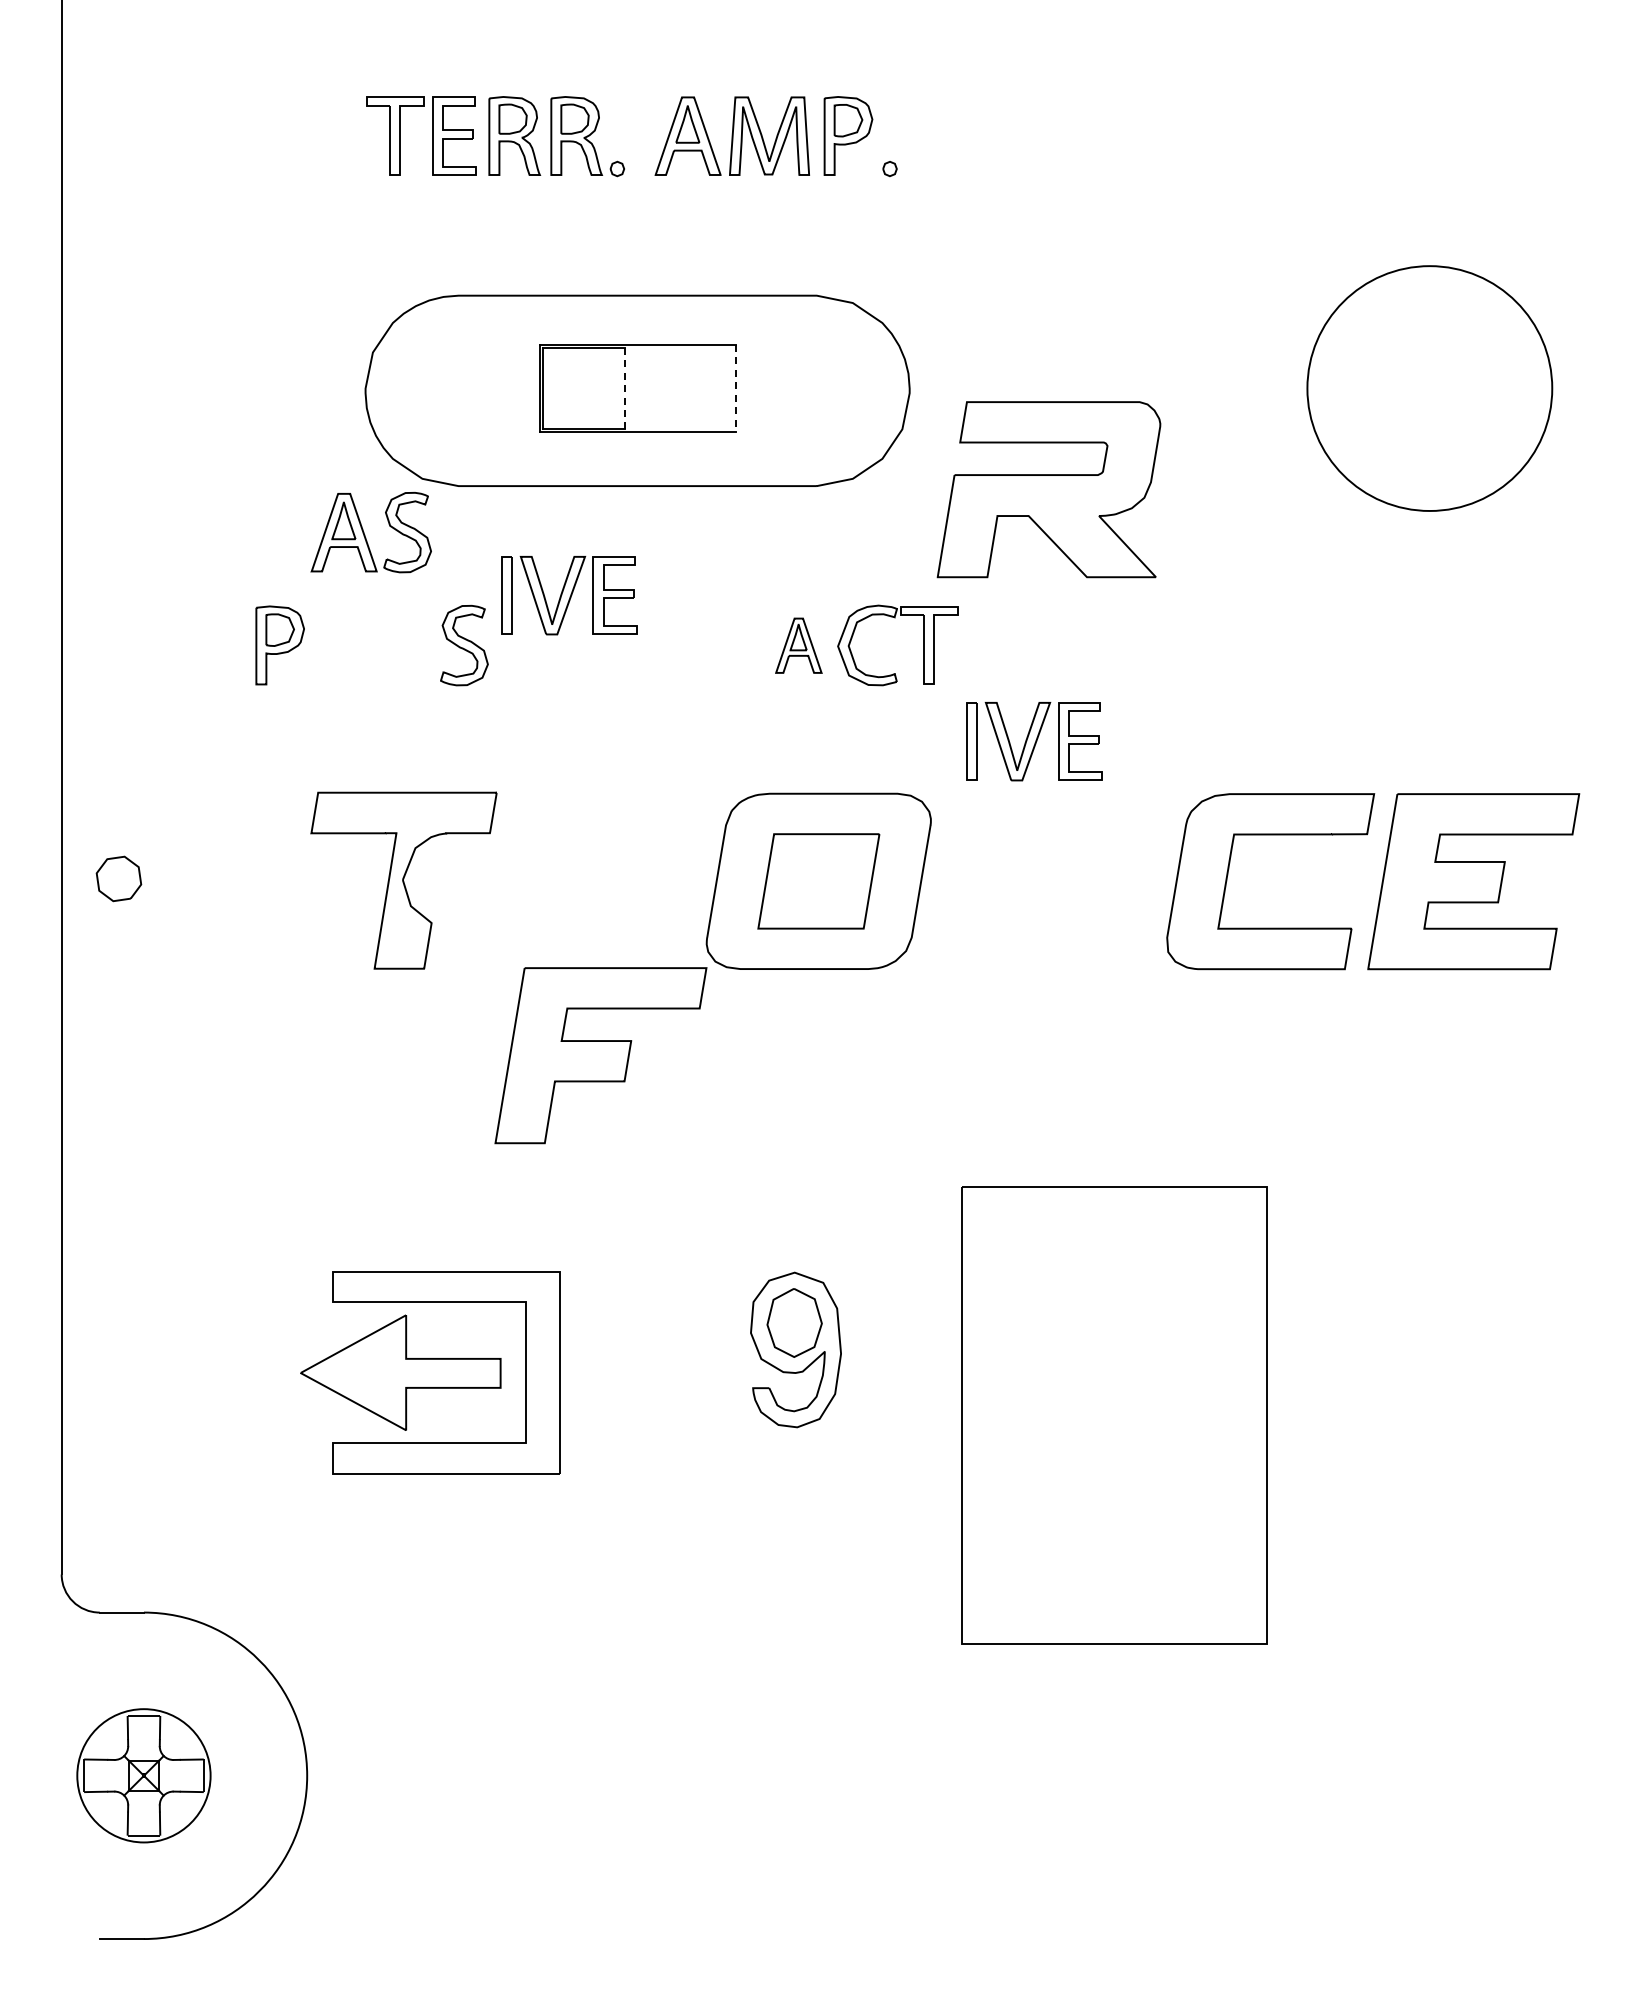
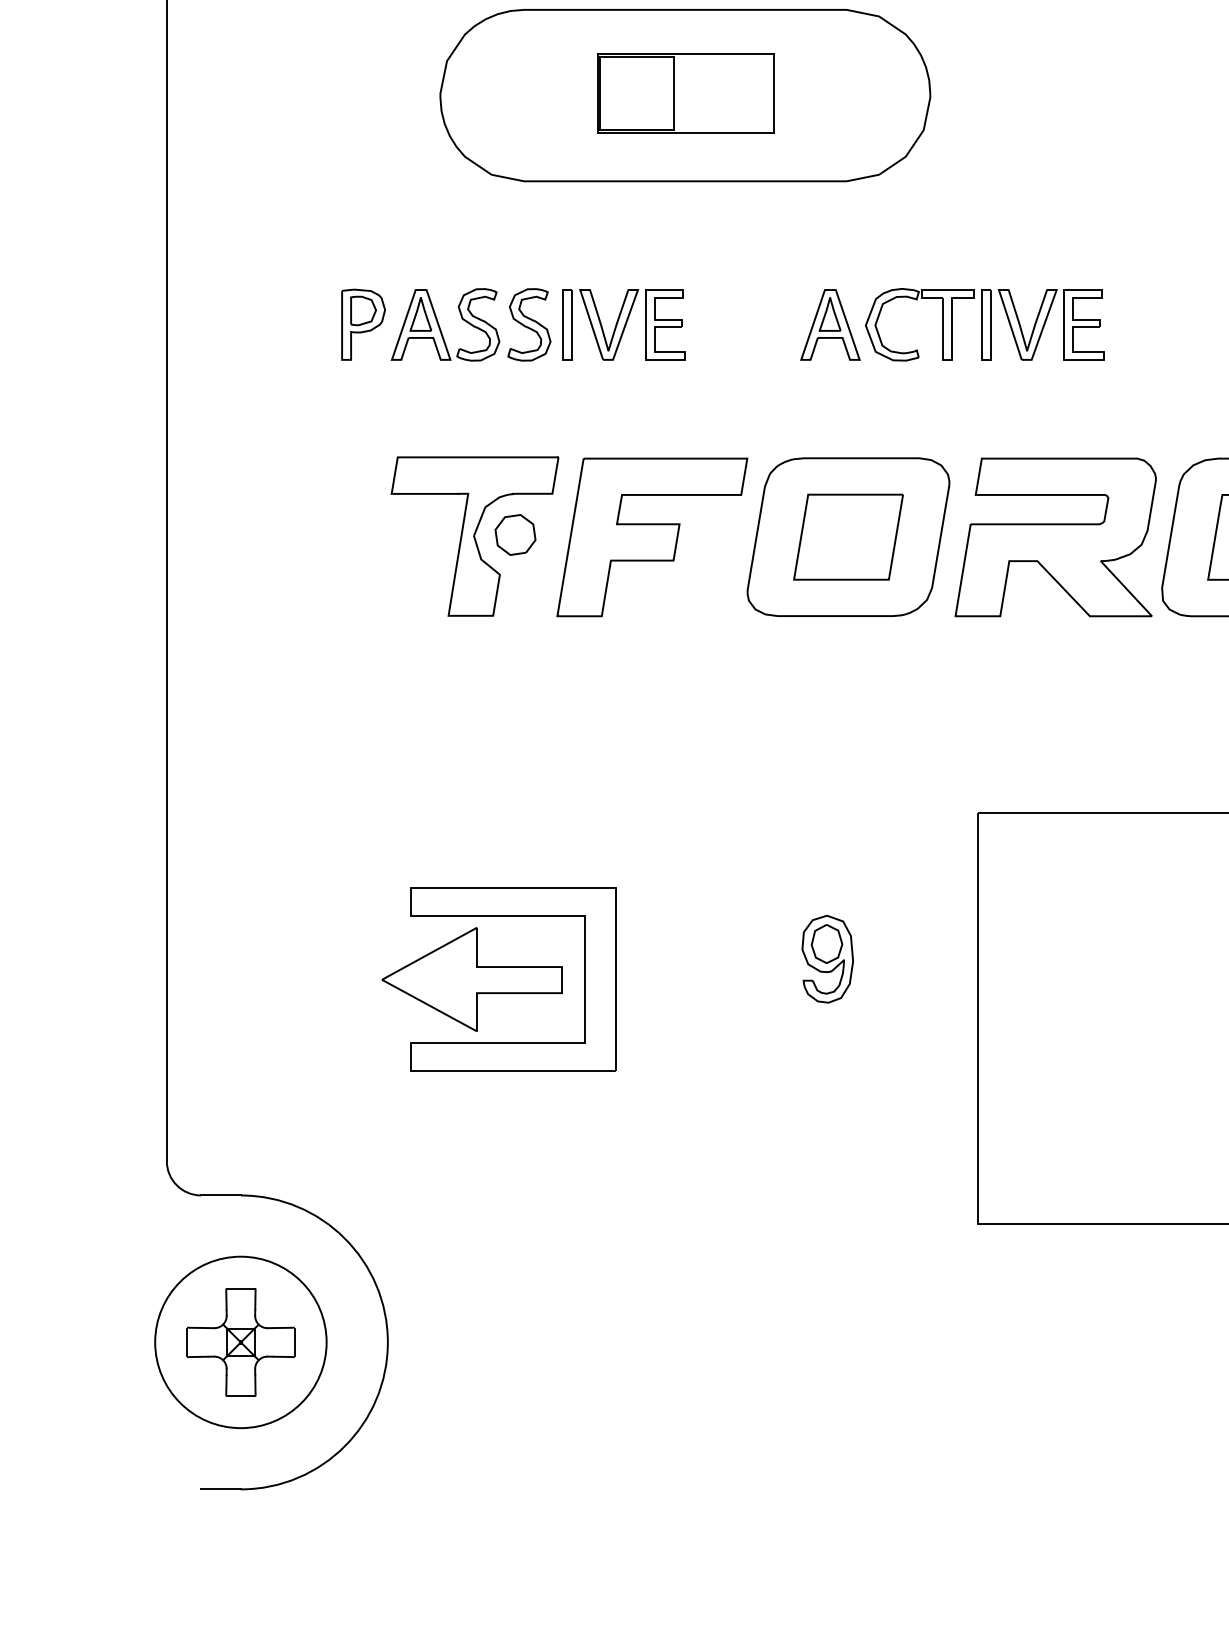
line: (624, 388) -> (673, 93), dashed -> solid
line: (736, 388) -> (774, 93), dashed -> solid
part: (1048, 489) -> (1055, 537), moved
part: (370, 532) -> (444, 324), moved
part: (569, 595) -> (624, 324), moved
part: (798, 645) -> (830, 324), size x1.43
part: (1034, 741) -> (1042, 324), moved
part: (118, 878) -> (515, 534), moved
part: (600, 1055) -> (651, 537), moved
part: (795, 1350) -> (827, 959), size x0.62
circle: (143, 1775) -> (240, 1342), size x1.43

